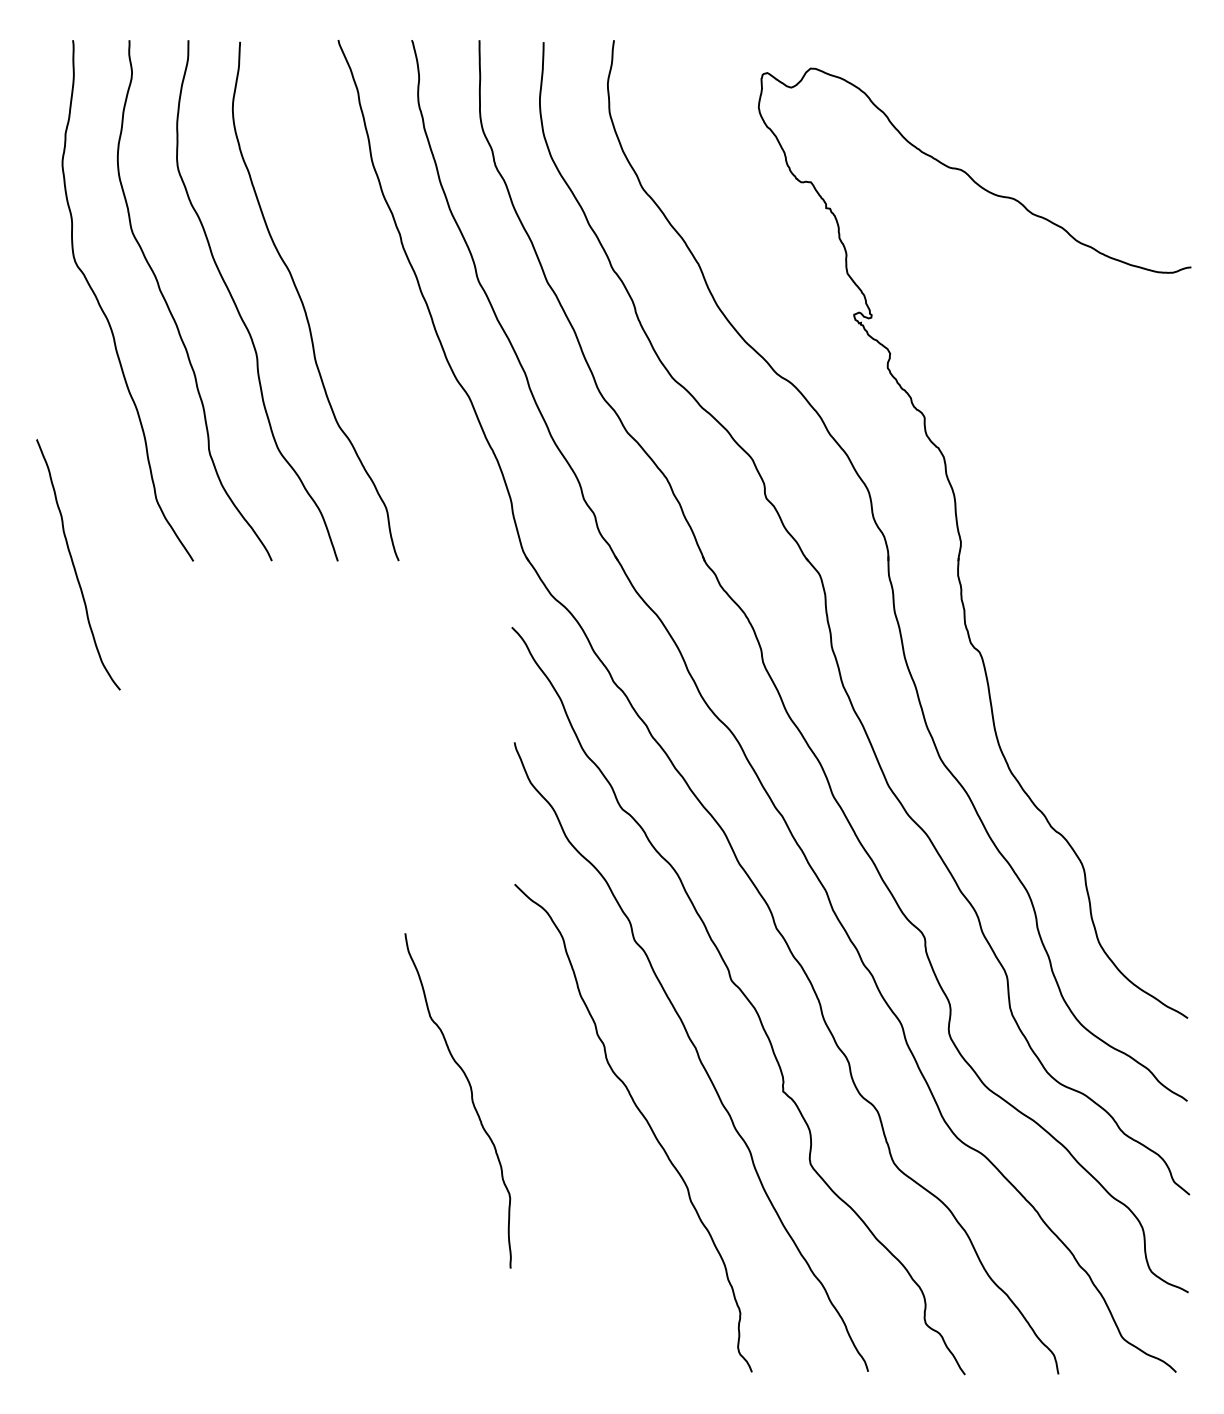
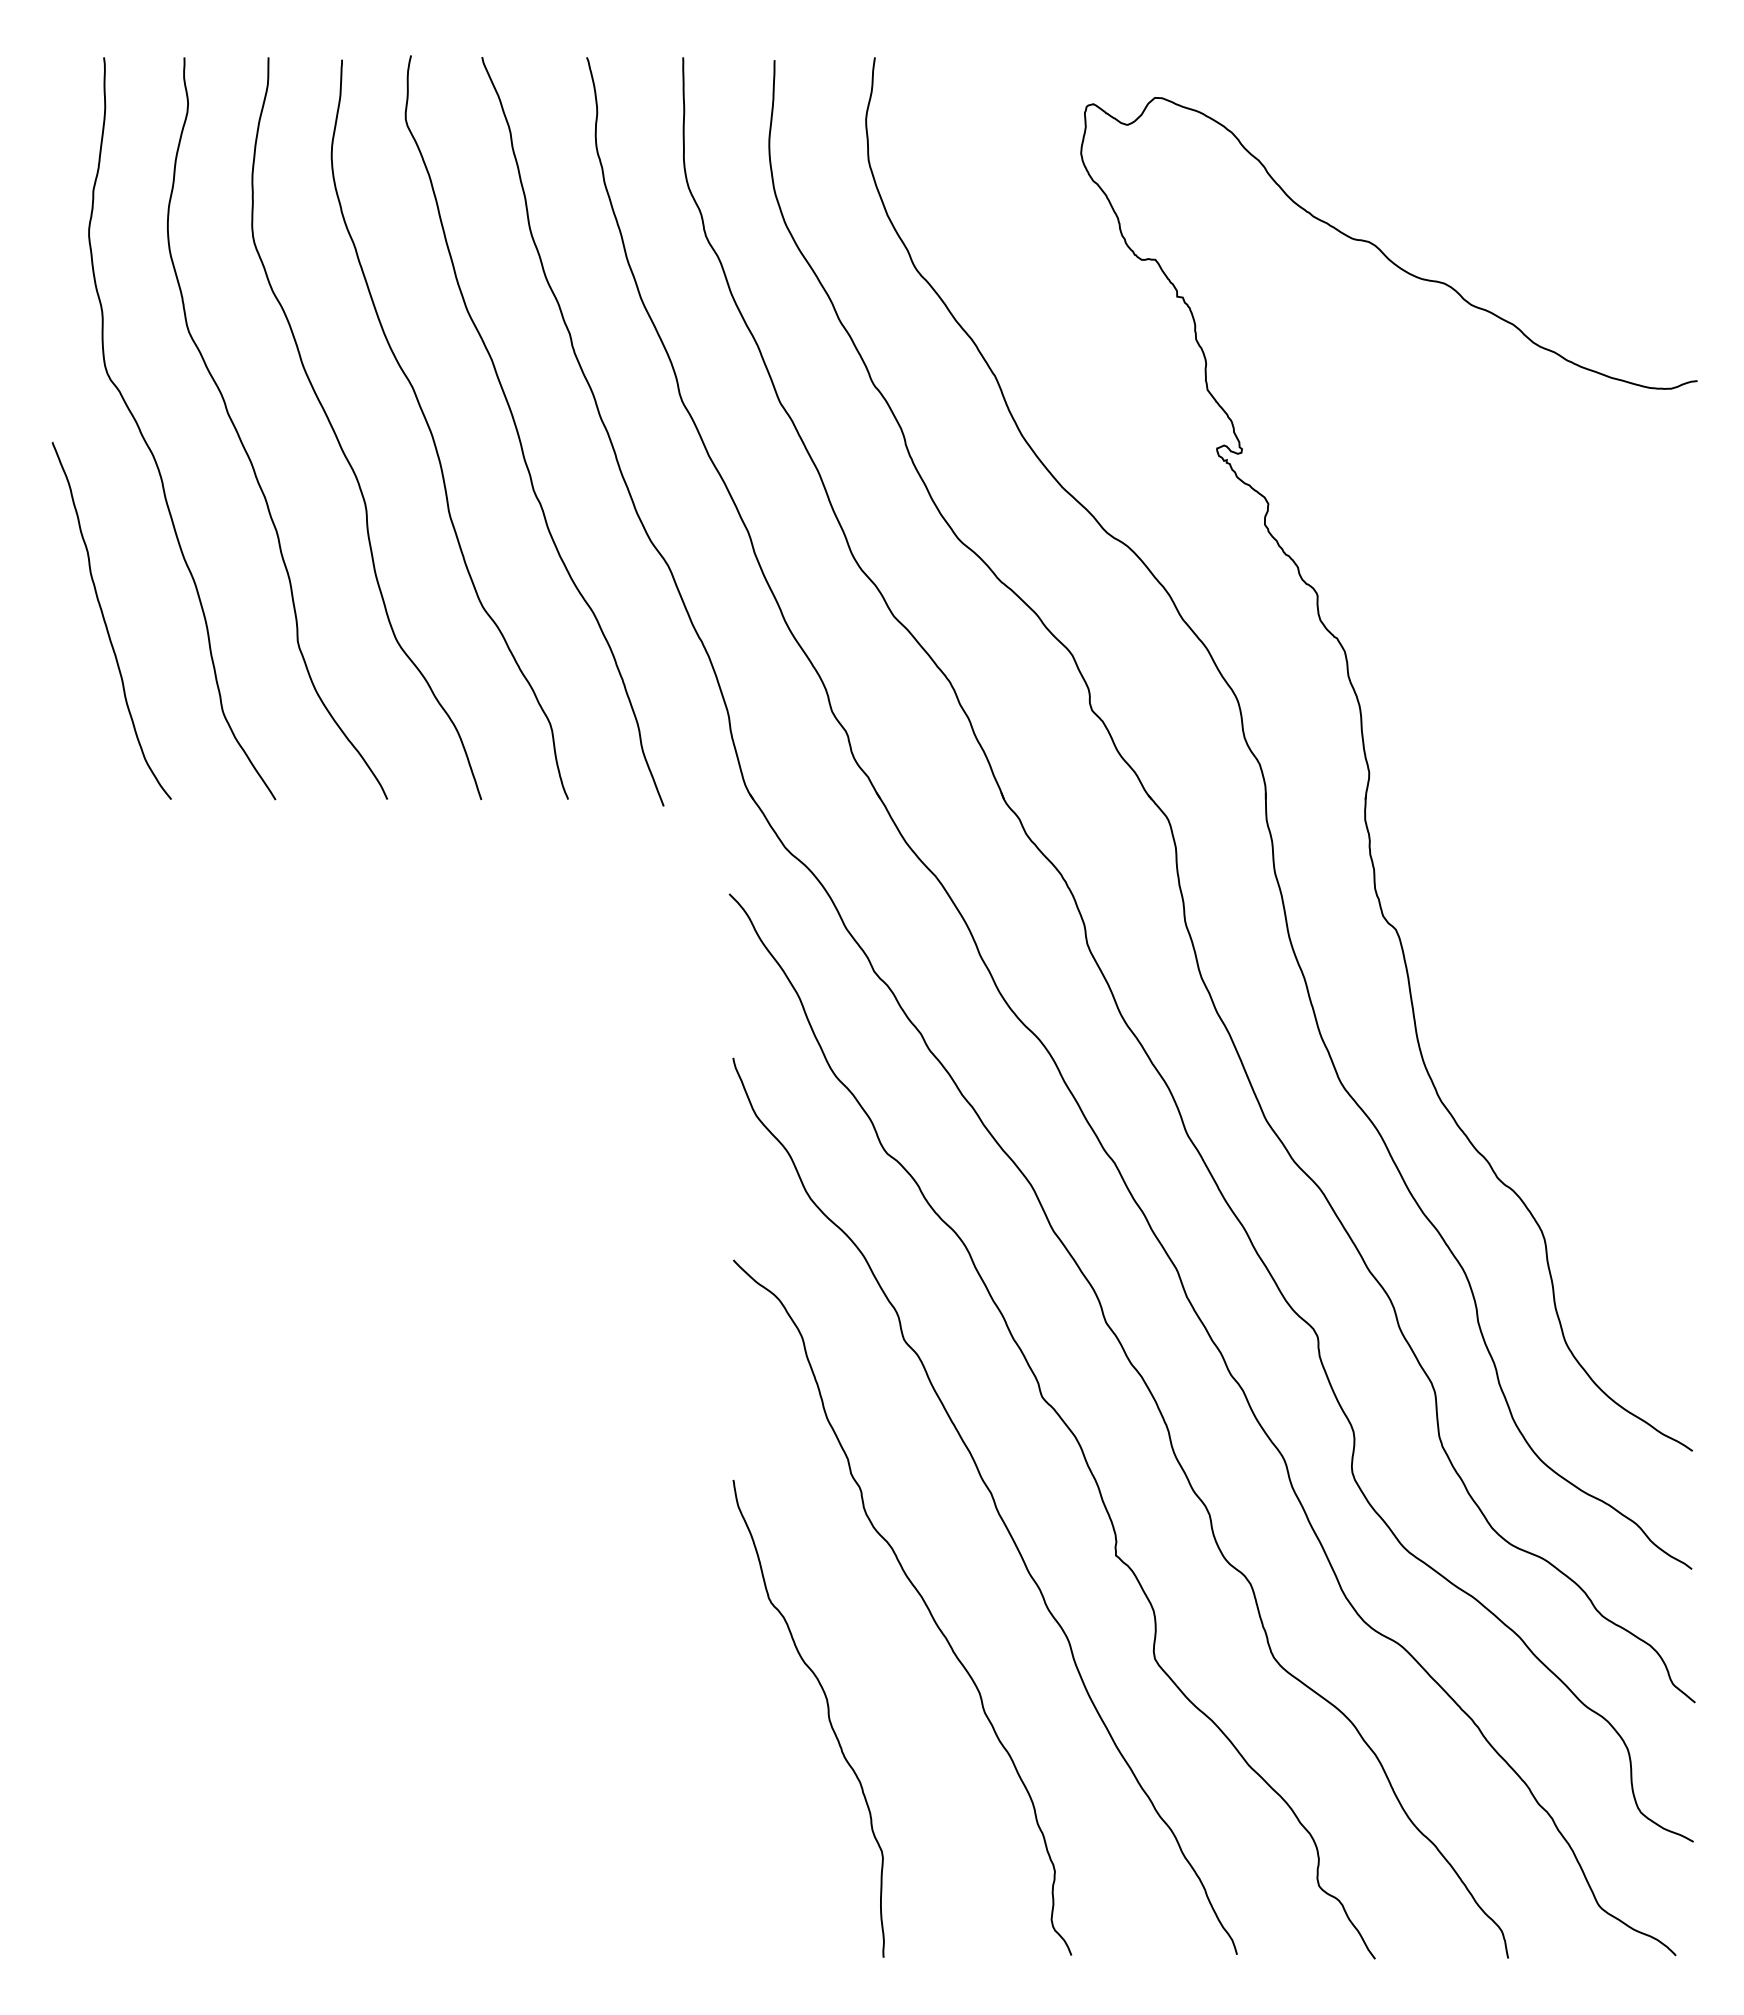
curve: (364, 304) -> (519, 434), added
curve: (74, 566) -> (106, 623), moved
curve: (471, 1097) -> (827, 1714), moved

